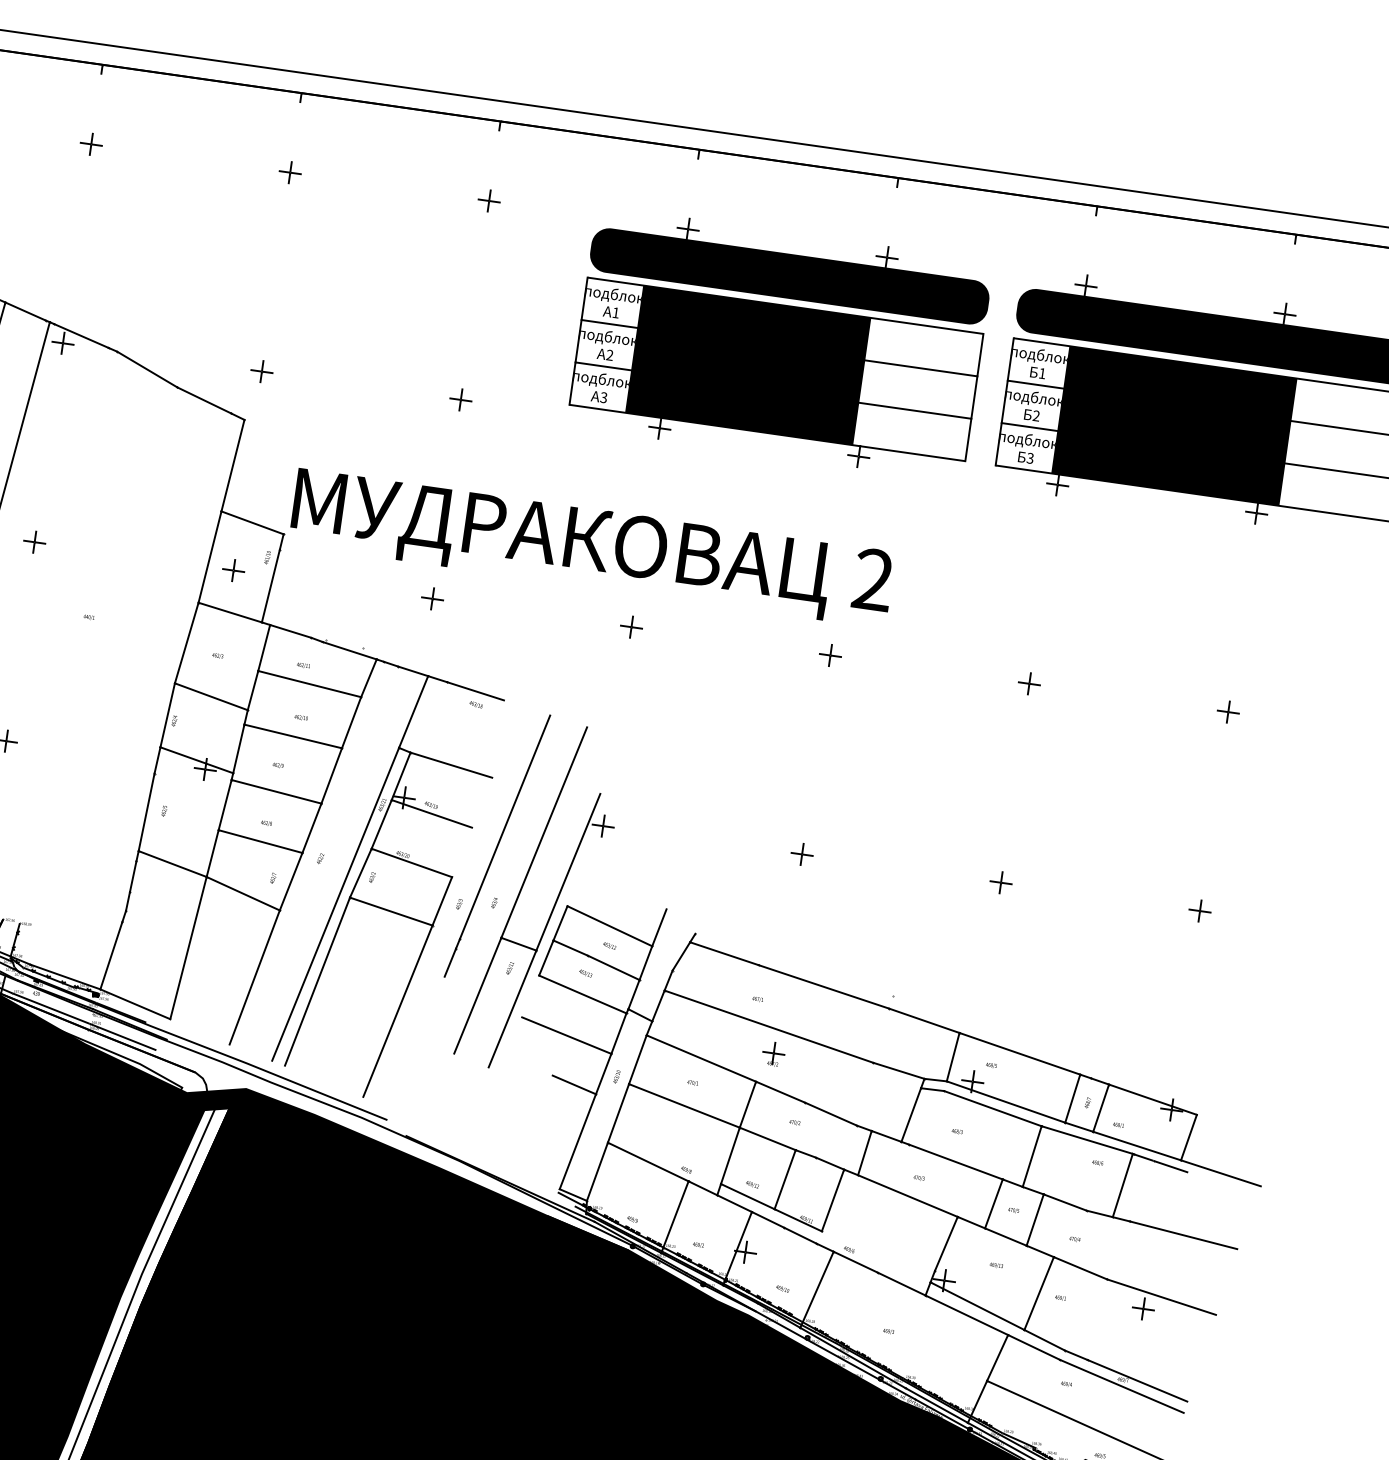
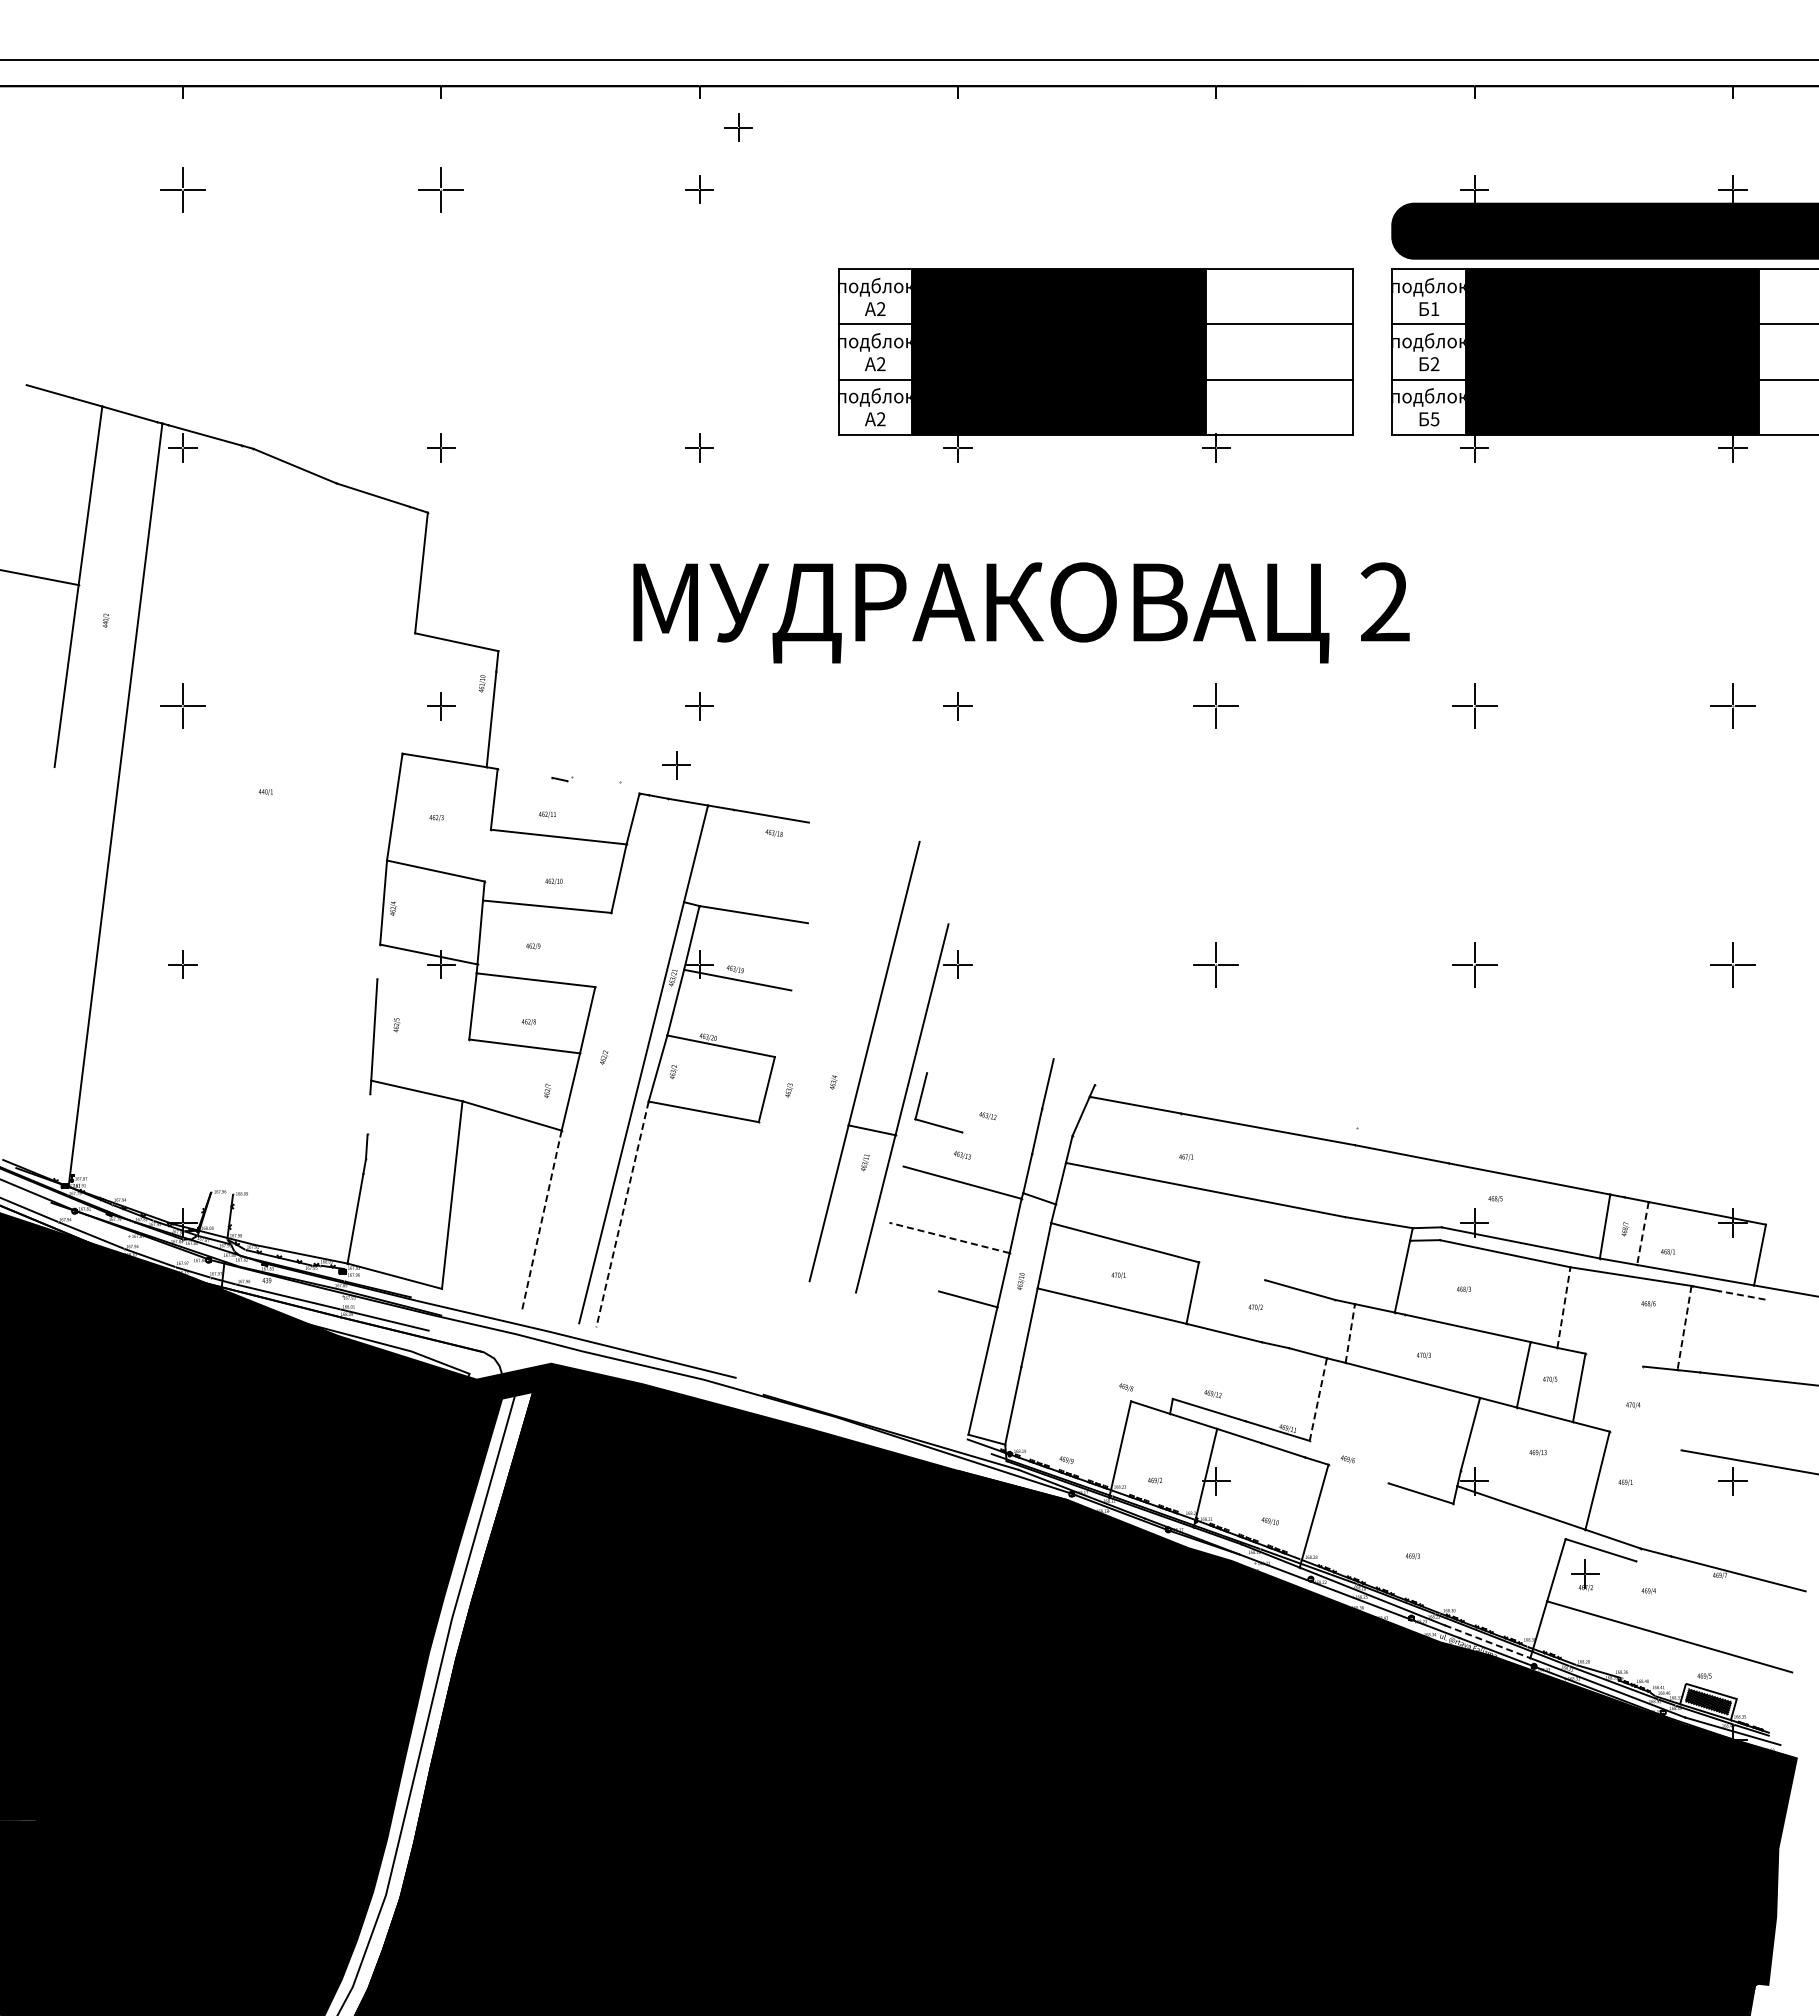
part: (90, 144) -> (182, 189), size x1.6
part: (525, 157) -> (738, 127), added
part: (290, 172) -> (441, 189), size x1.6
part: (790, 265) -> (1095, 217), removed
text: (616, 312) -> (881, 308), A1 -> A2
text: (603, 397) -> (880, 419), A3 -> A2
text: (1030, 457) -> (1435, 418), 3 -> 5
part: (34, 542) -> (182, 706), size x1.6
text: (592, 547) -> (1021, 612), moved
line: (209, 557) -> (408, 693), removed
line: (290, 631) -> (524, 773), removed
part: (408, 641) -> (676, 765), added
line: (349, 650) -> (603, 787), removed
part: (830, 655) -> (1216, 706), size x1.6
part: (1029, 683) -> (1474, 706), size x1.6
line: (252, 690) -> (487, 855), removed
part: (1227, 712) -> (1732, 706), size x1.6
line: (157, 760) -> (378, 961), removed
line: (331, 775) -> (603, 949), removed
line: (497, 845) -> (826, 1008), removed
line: (212, 853) -> (465, 1070), removed
part: (802, 854) -> (1216, 964), size x1.6
line: (132, 876) -> (368, 1114), removed
part: (1000, 882) -> (1474, 964), size x1.6
part: (1199, 910) -> (1732, 964), size x1.6
line: (609, 925) -> (984, 1090), removed
line: (546, 957) -> (909, 1142), removed
line: (614, 968) -> (997, 1143), removed
line: (254, 977) -> (541, 1220), solid -> dashed
line: (317, 981) -> (622, 1214), solid -> dashed
line: (397, 1011) -> (729, 1237), removed
line: (566, 1035) -> (949, 1237), solid -> dashed
part: (773, 1054) -> (1585, 1575), moved
line: (953, 1057) -> (1445, 1195), removed
line: (780, 1092) -> (1231, 1271), removed
line: (1100, 1108) -> (1642, 1234), solid -> dashed
line: (865, 1153) -> (1350, 1333), solid -> dashed
line: (730, 1155) -> (1179, 1360), removed
line: (1031, 1156) -> (1563, 1307), solid -> dashed
line: (648, 1161) -> (1076, 1383), removed
line: (1171, 1166) -> (1742, 1295), solid -> dashed
line: (785, 1179) -> (1253, 1381), removed
line: (1122, 1185) -> (1684, 1328), solid -> dashed
line: (833, 1200) -> (1318, 1399), solid -> dashed
line: (1065, 1202) -> (1614, 1359), removed
line: (855, 1261) -> (1358, 1473), removed
line: (1080, 1267) -> (1645, 1440), removed
line: (966, 1315) -> (1509, 1521), removed
line: (1121, 1386) -> (1719, 1583), removed
line: (936, 1405) -> (1487, 1641), solid -> dashed

